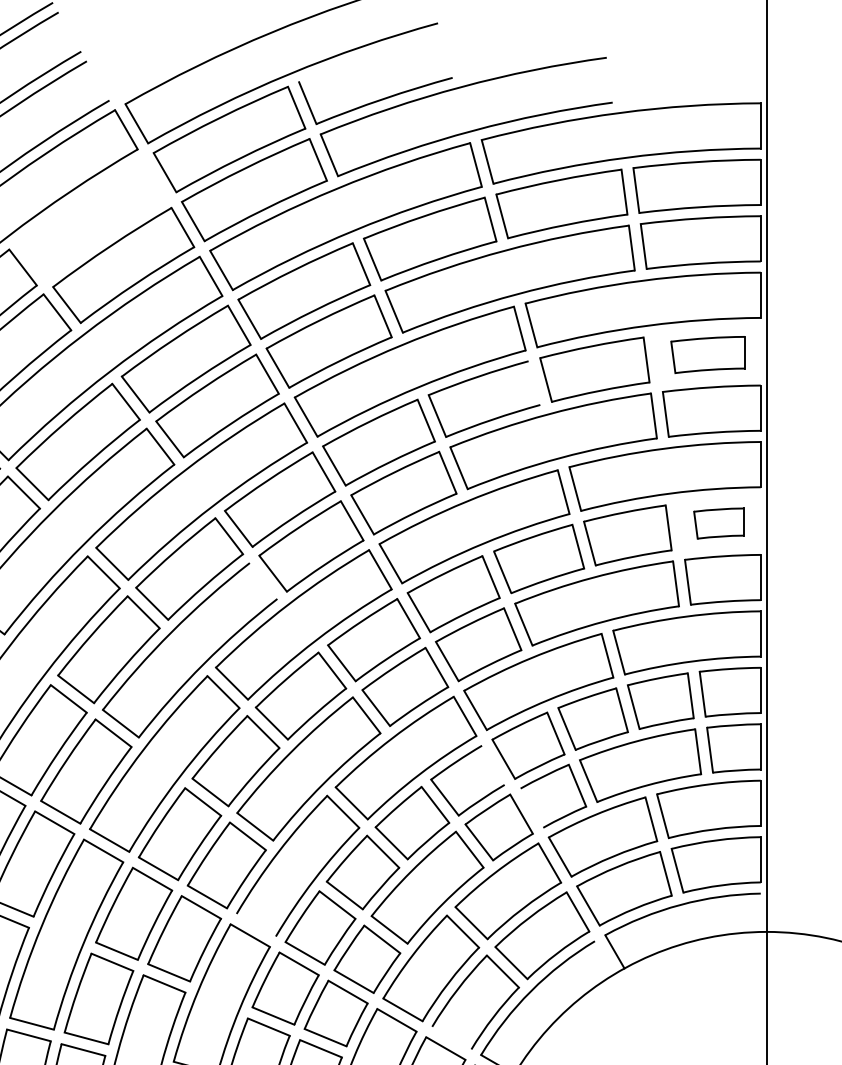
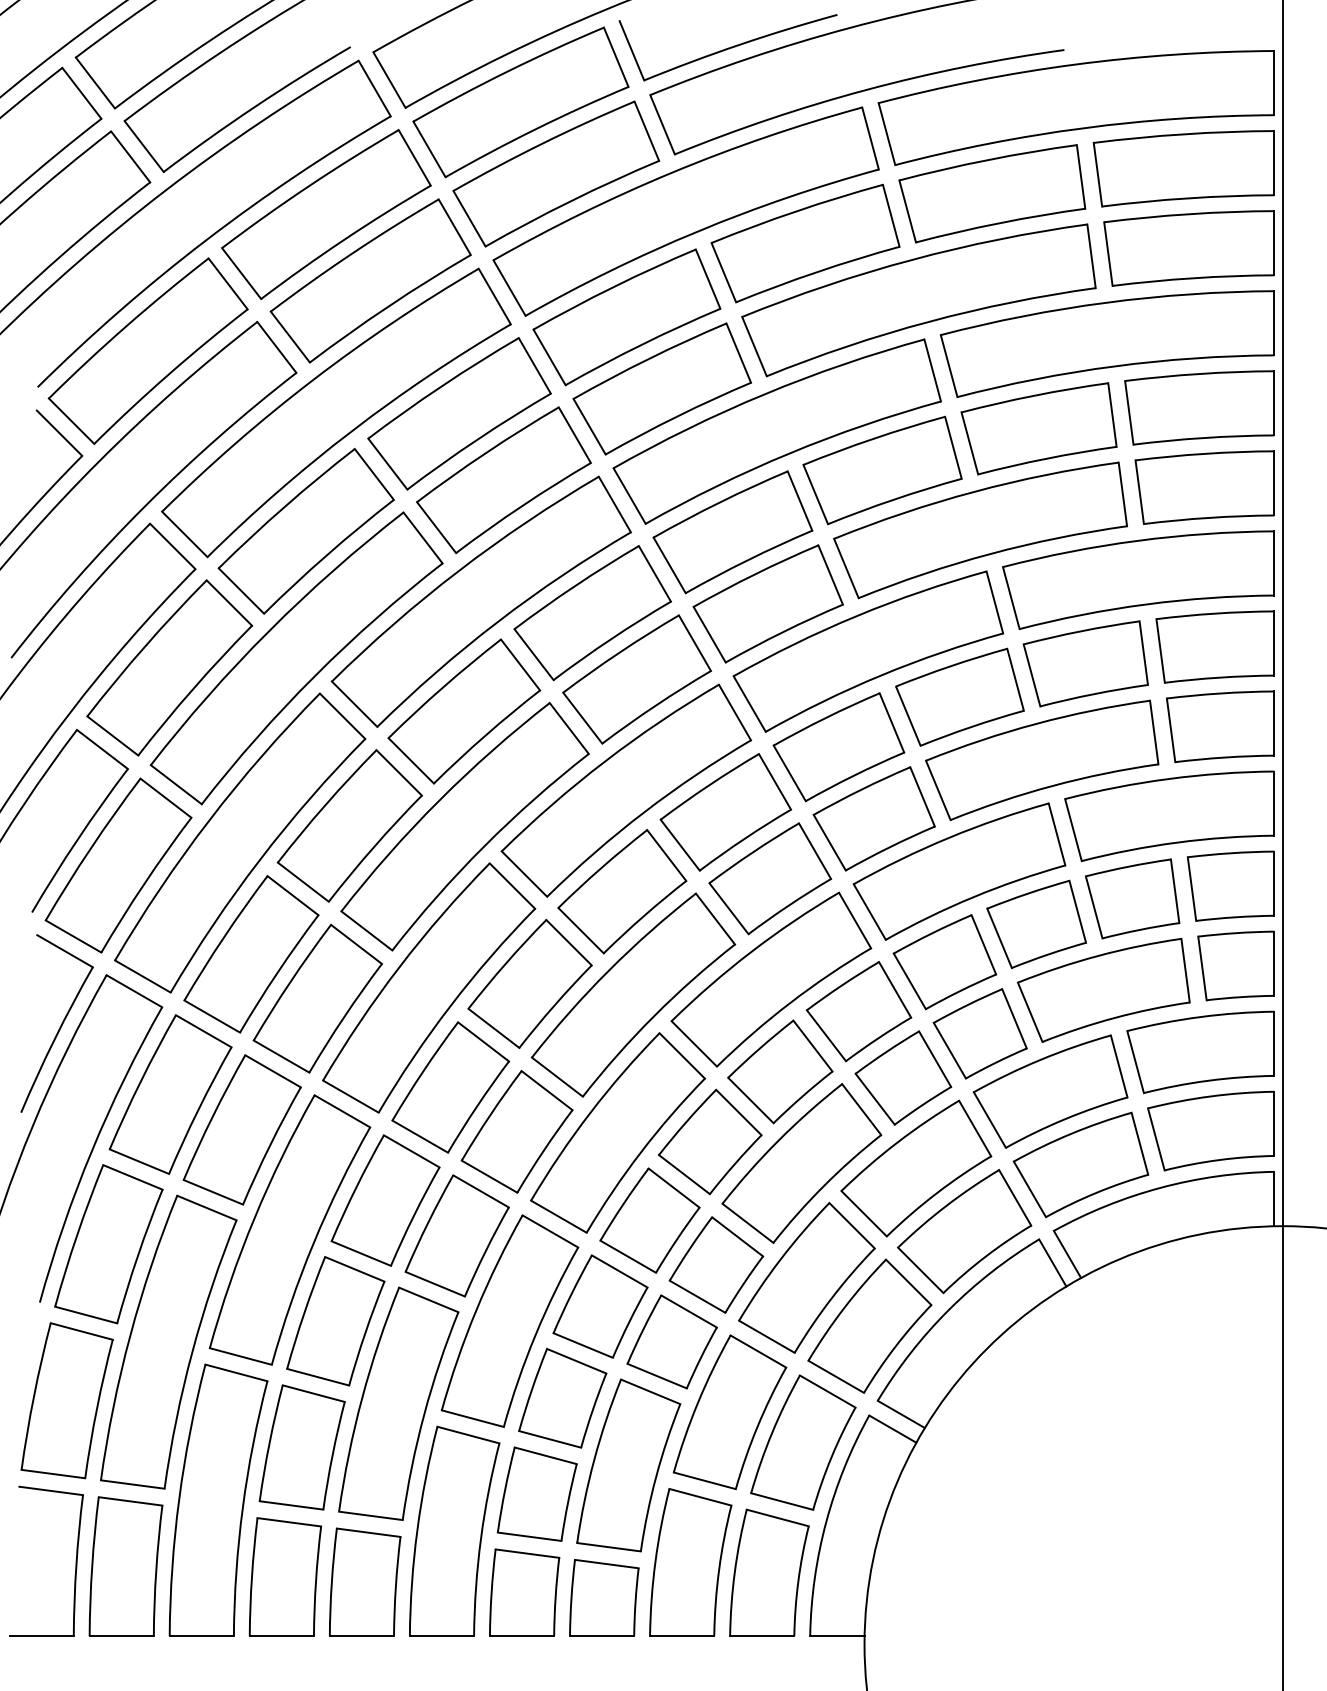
part: (92, 218) -> (326, 214), added
part: (707, 354) -> (1199, 407), size x1.43
line: (534, 382) -> (953, 447), added
part: (718, 523) -> (1214, 646), size x1.67
line: (263, 581) -> (568, 728), added
line: (493, 765) -> (895, 989), added
line: (531, 808) -> (949, 1050), added
line: (760, 912) -> (1274, 1198), added
line: (256, 925) -> (558, 1216), added
line: (604, 957) -> (1052, 1262), added
line: (452, 1037) -> (836, 1376), added

